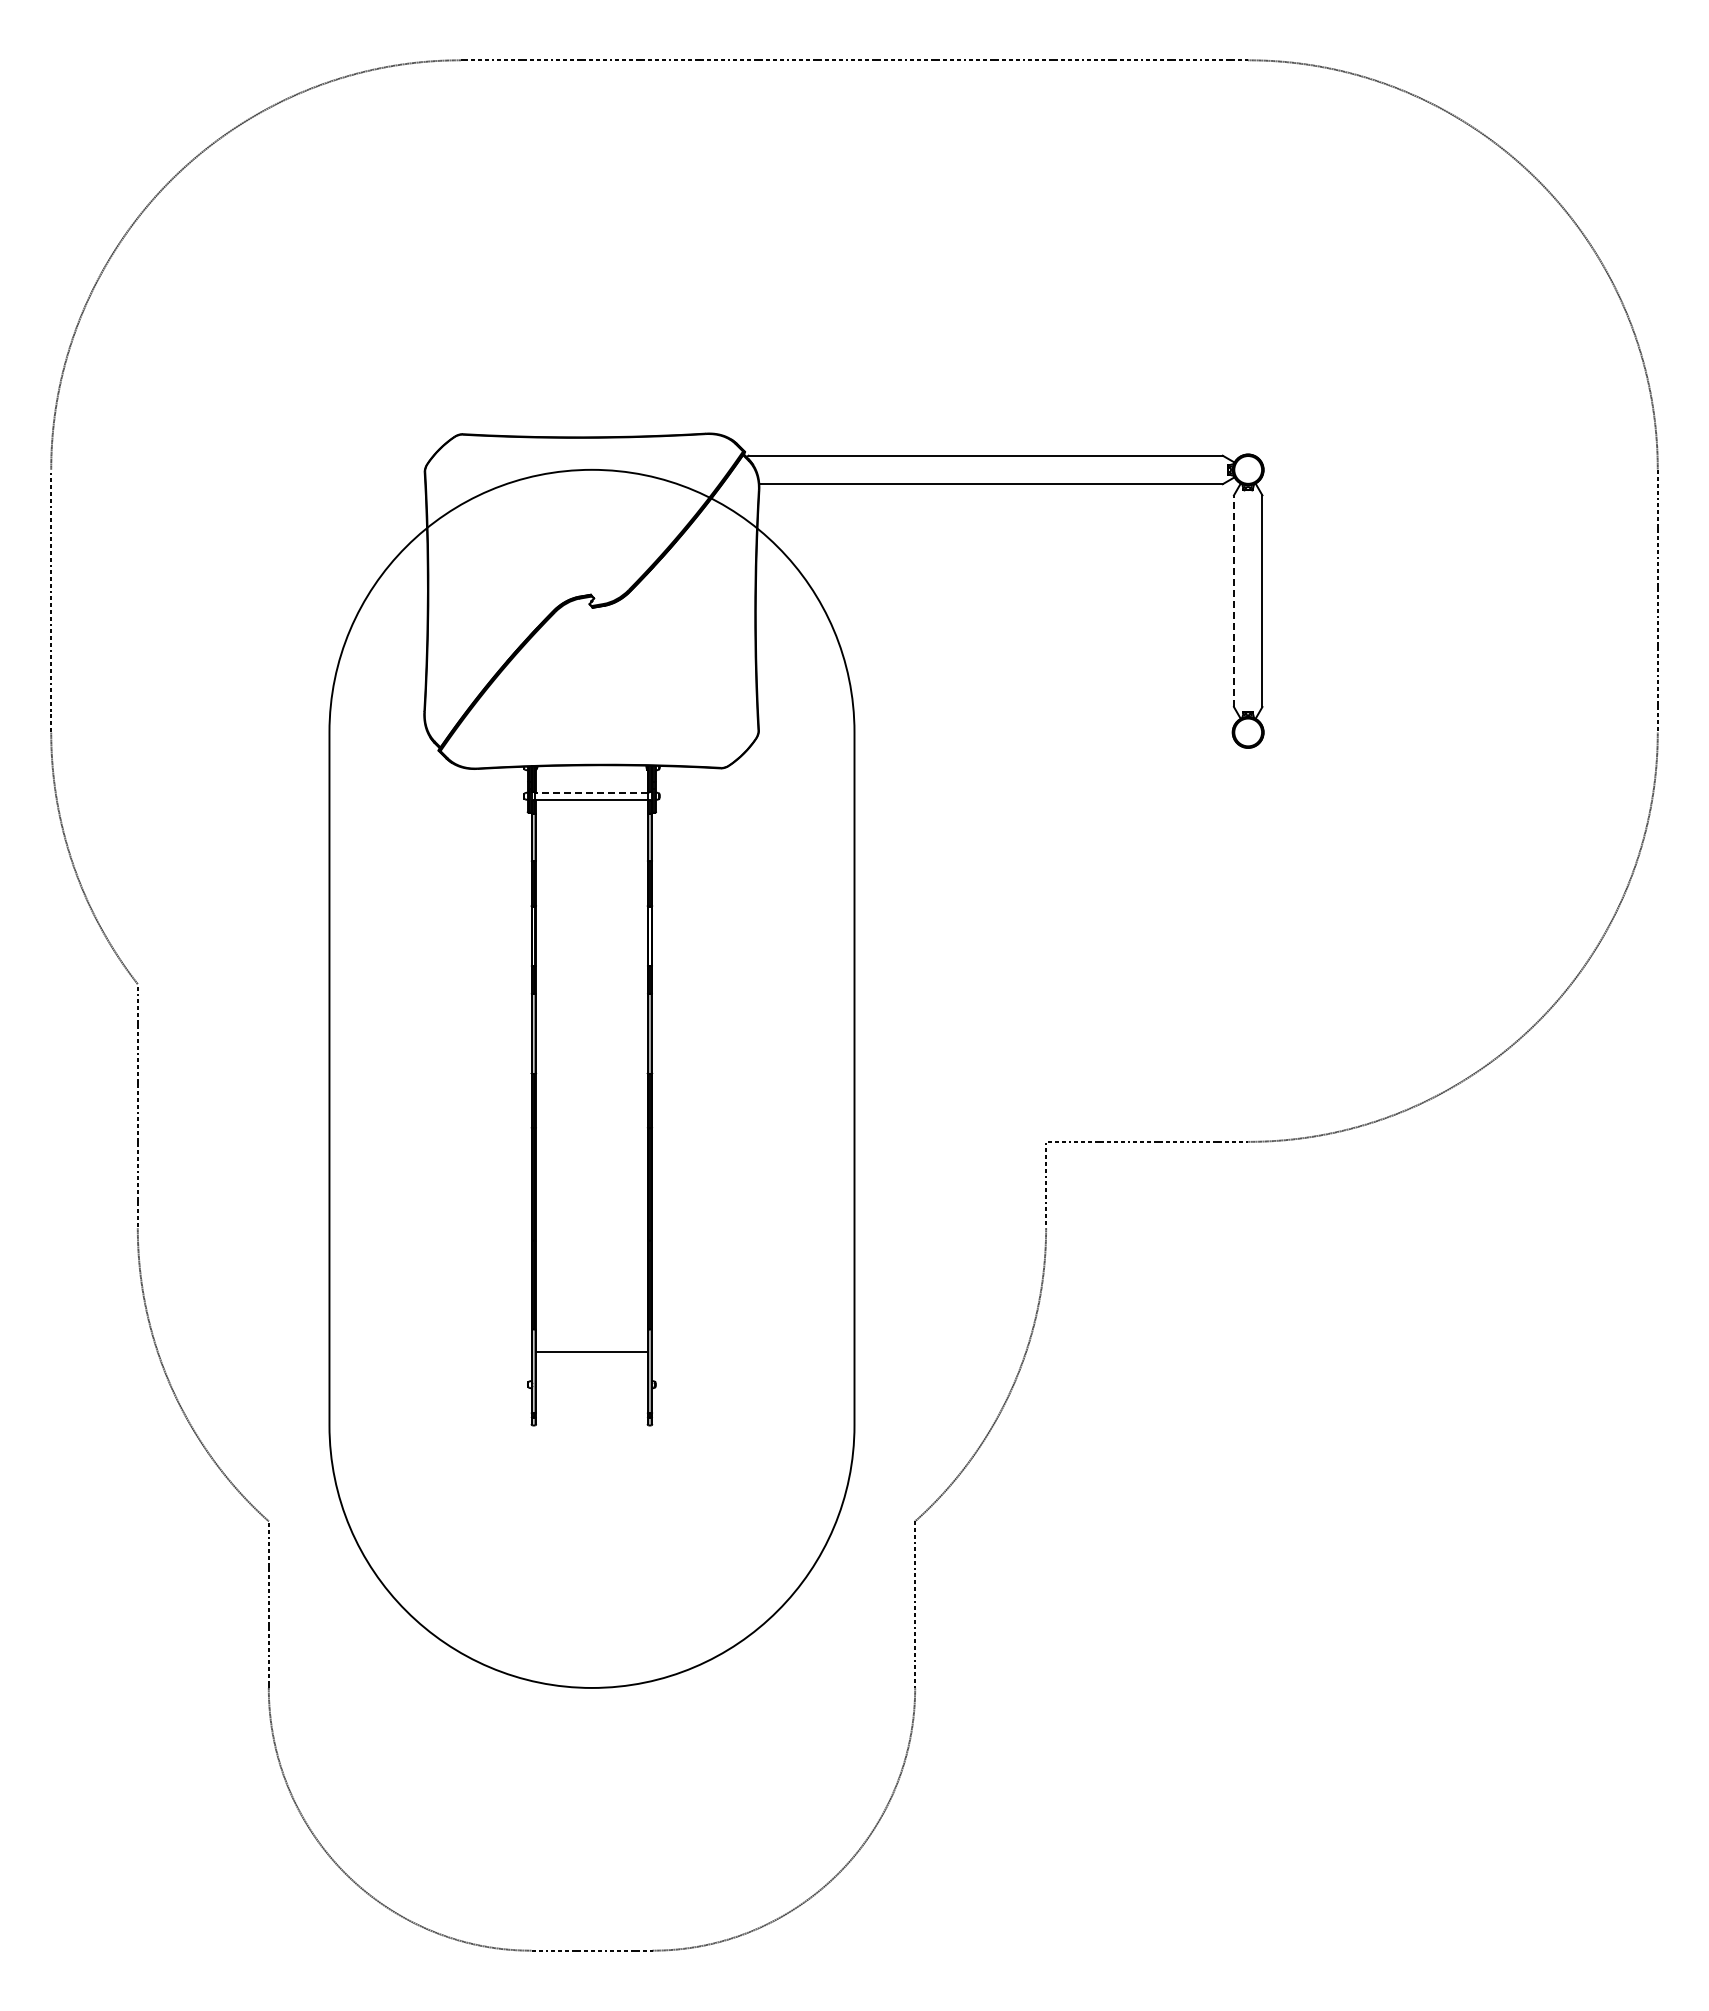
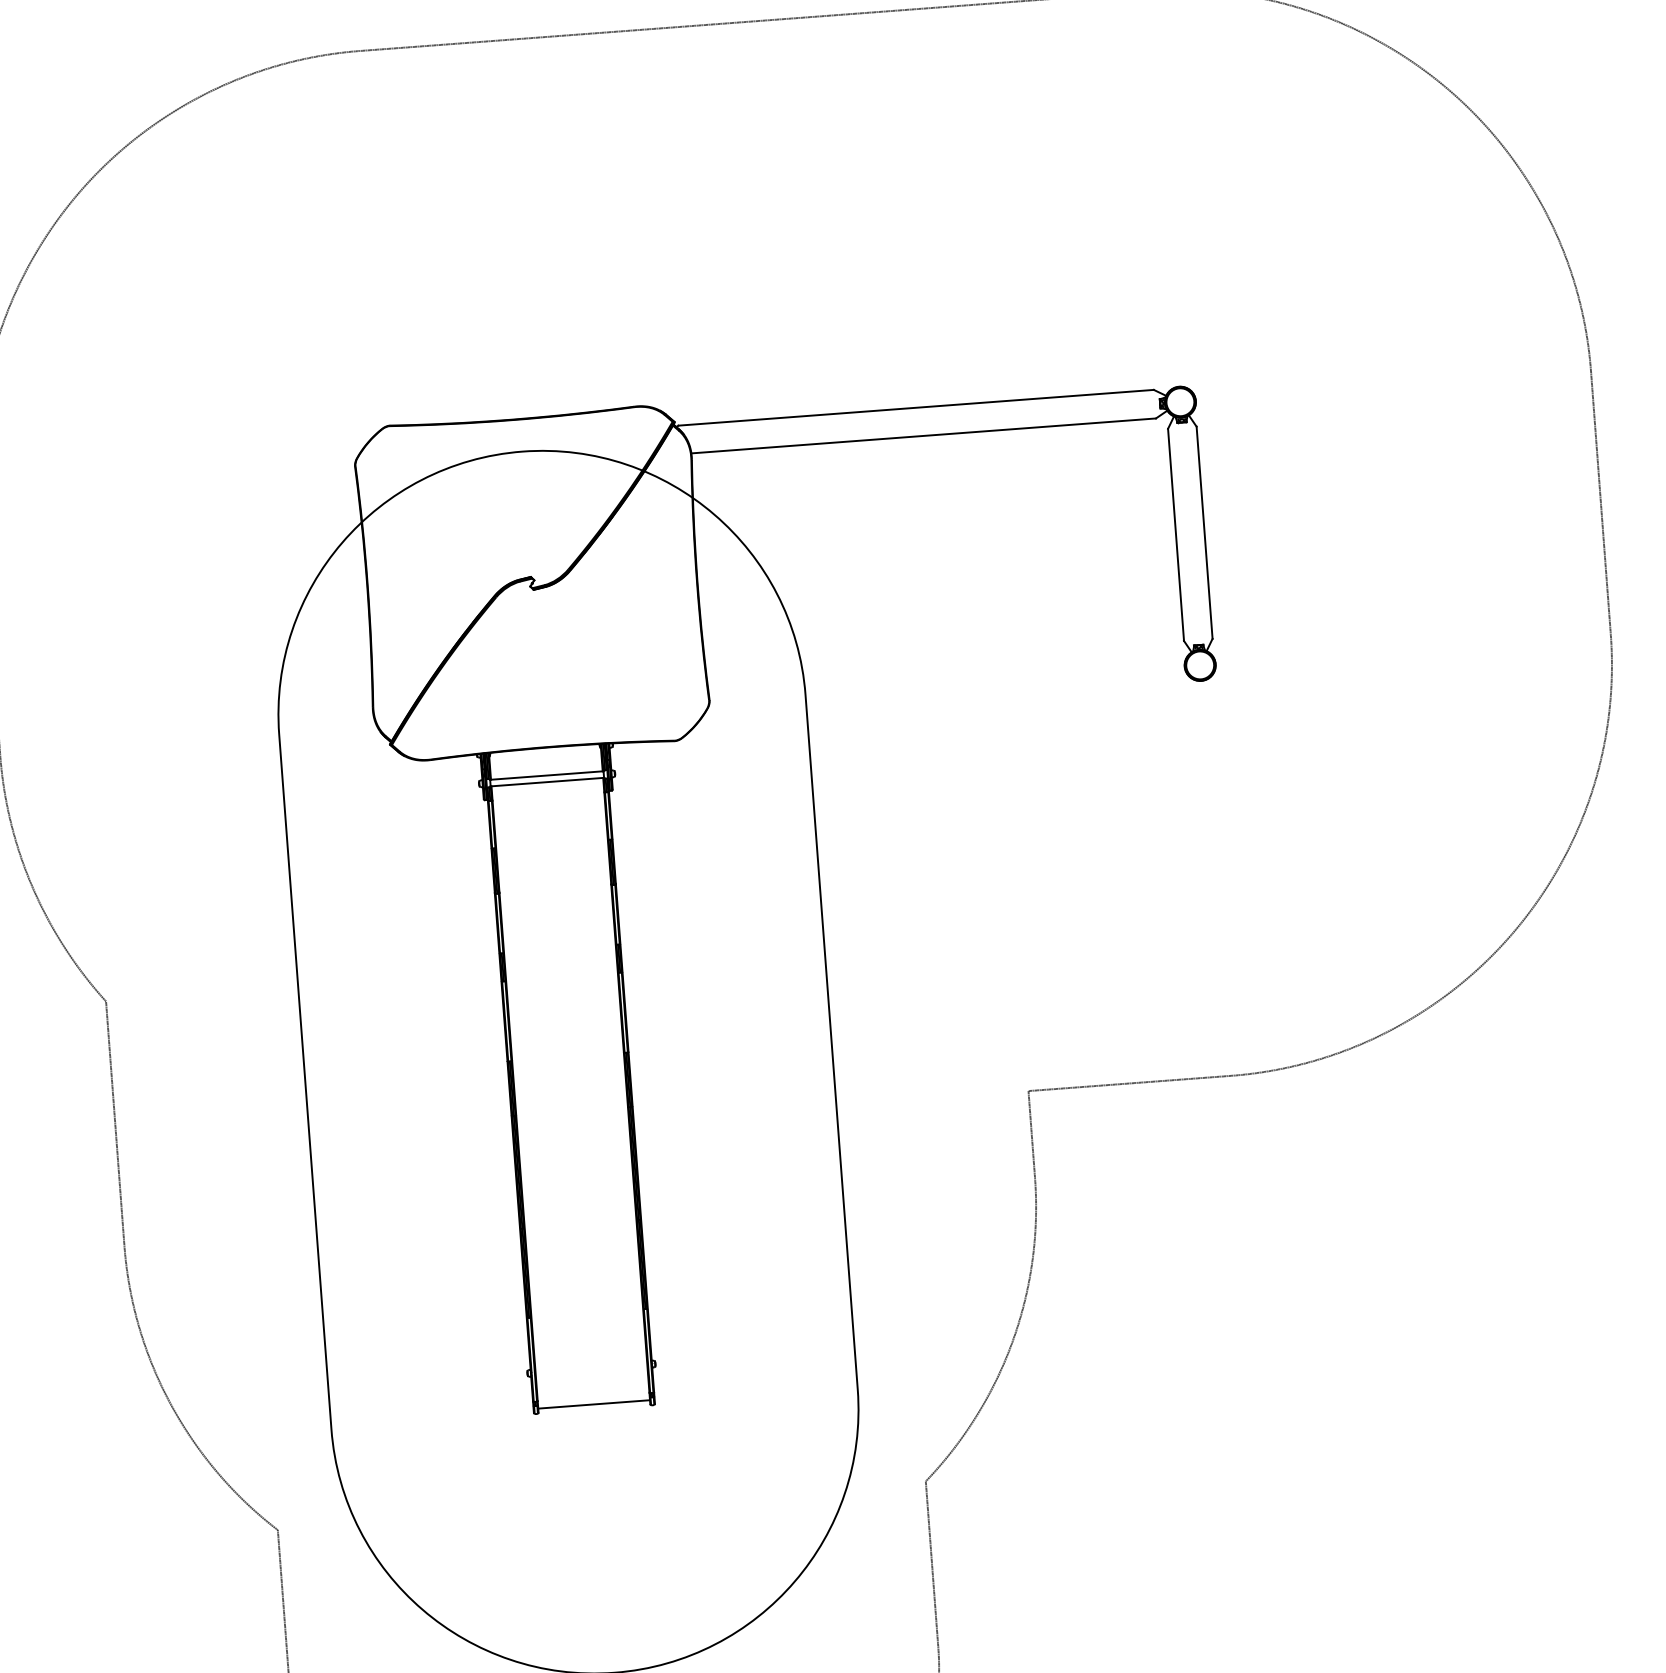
line: (1233, 601) -> (1175, 535), dashed -> solid
line: (591, 792) -> (546, 775), dashed -> solid
line: (591, 1352) -> (593, 1404), moved

